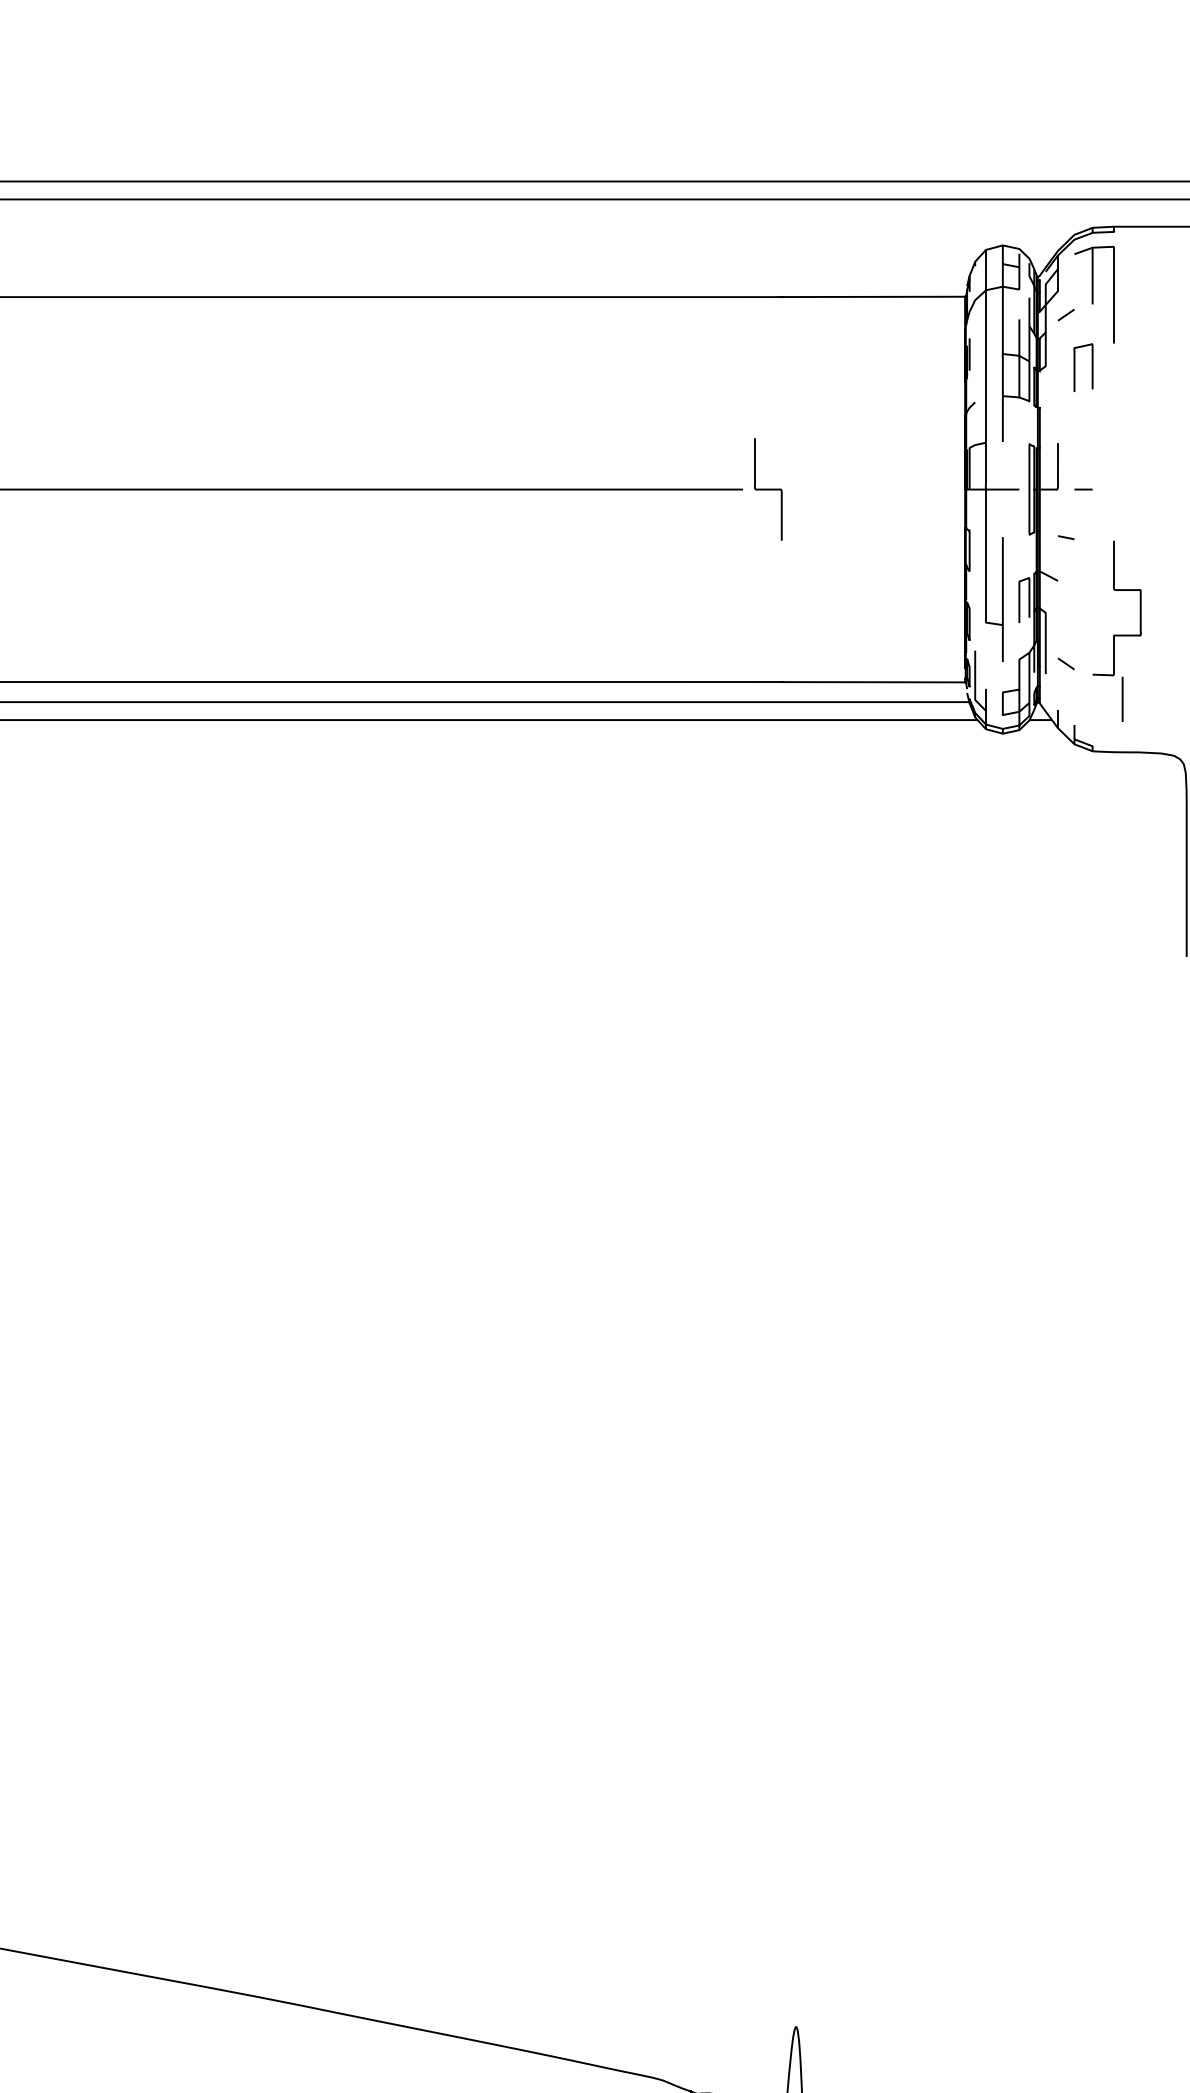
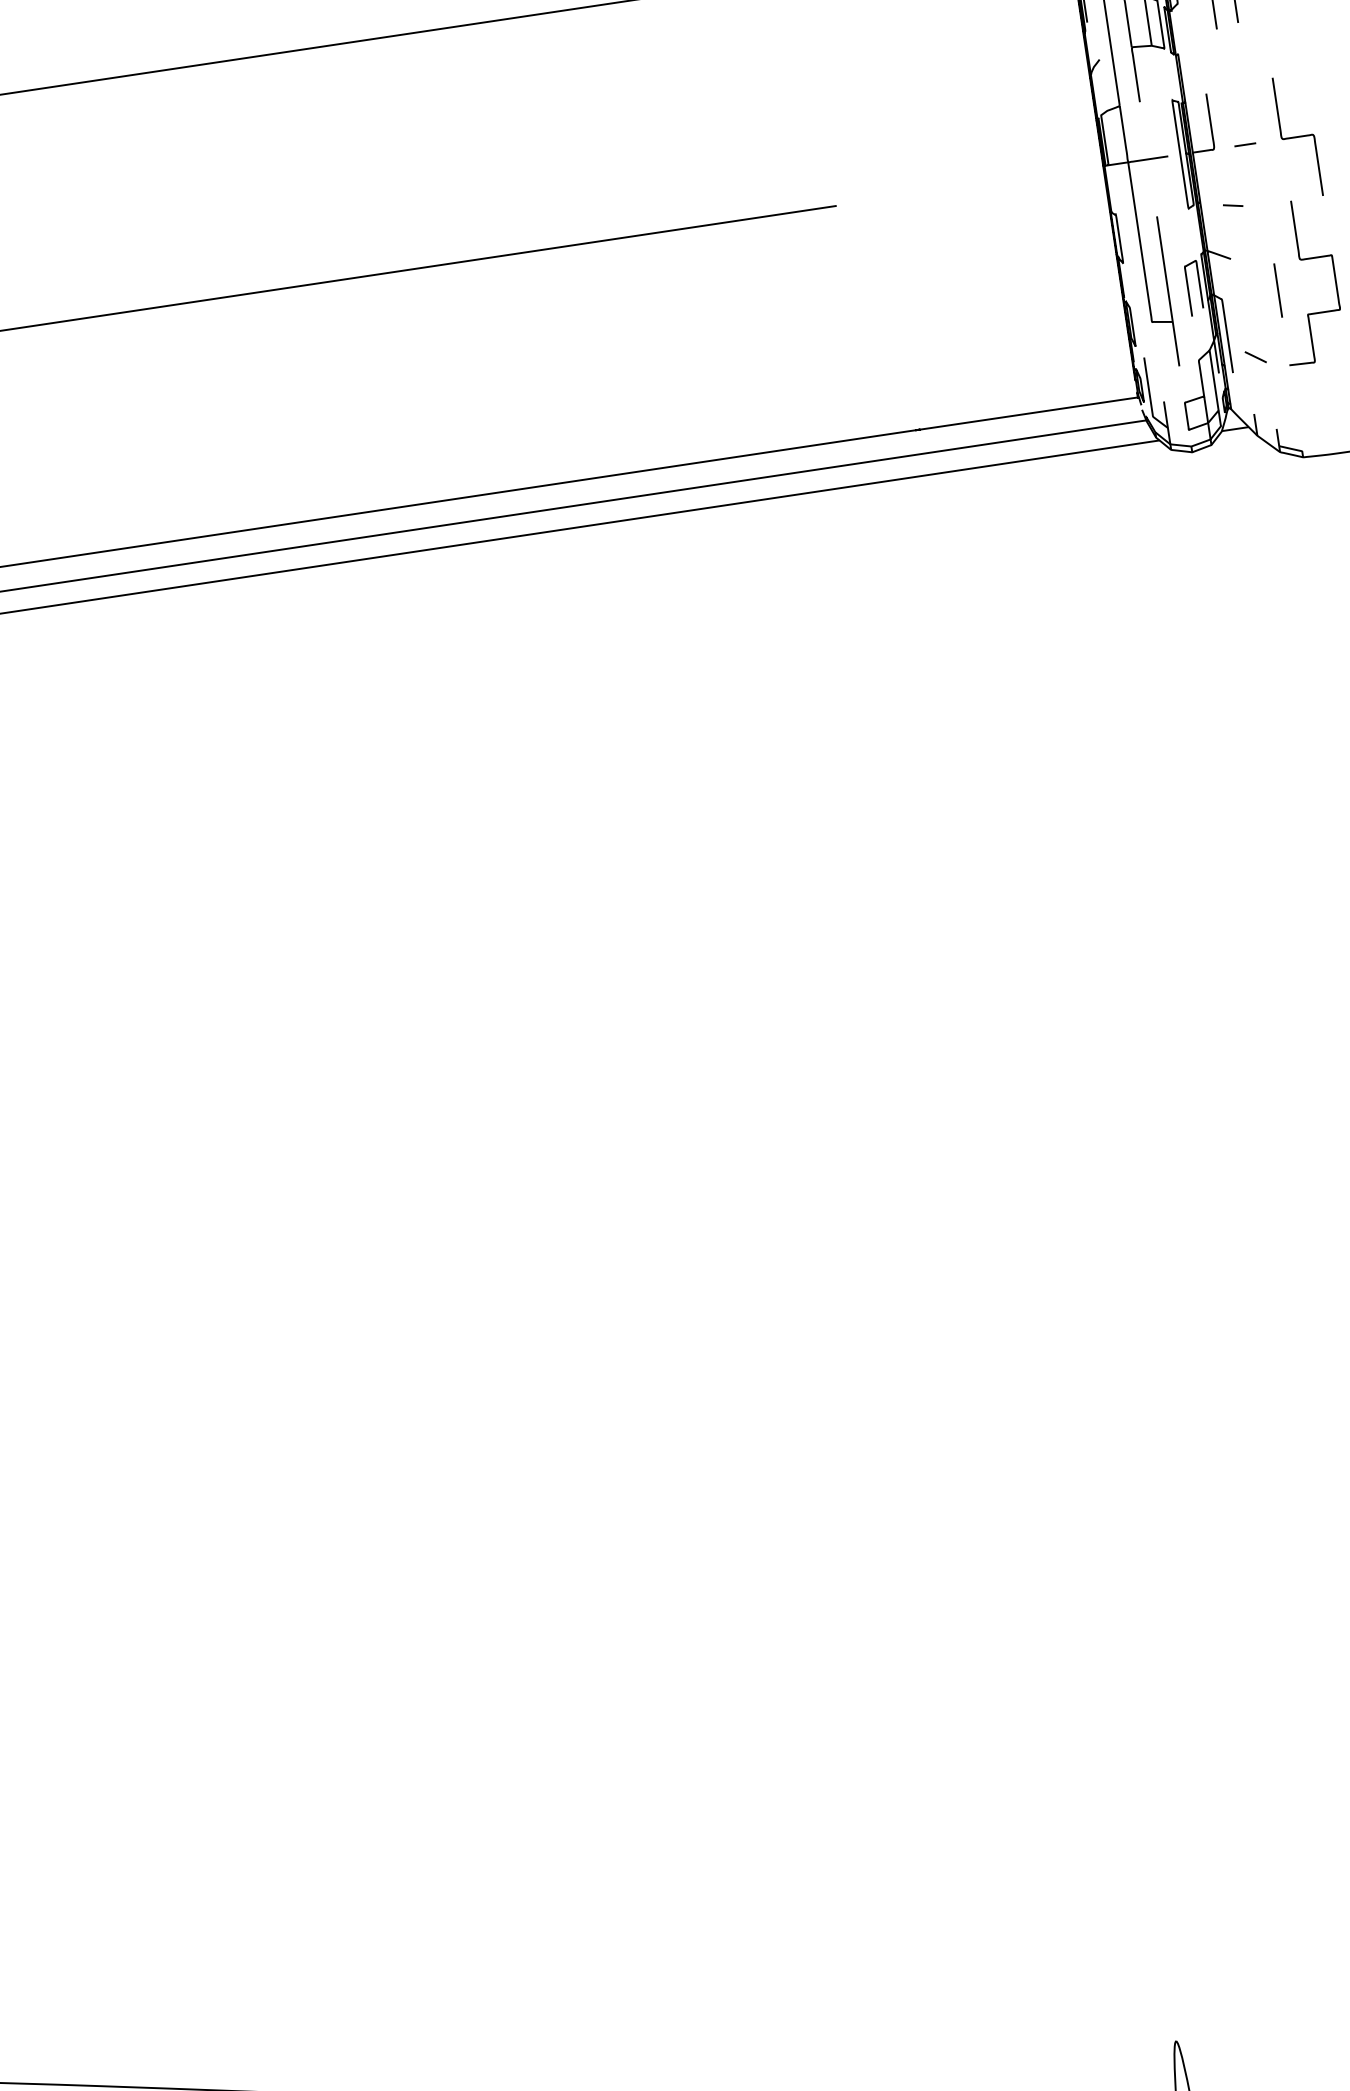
curve: (768, 489) -> (1298, 136), moved
line: (1122, 698) -> (1277, 289), moved

